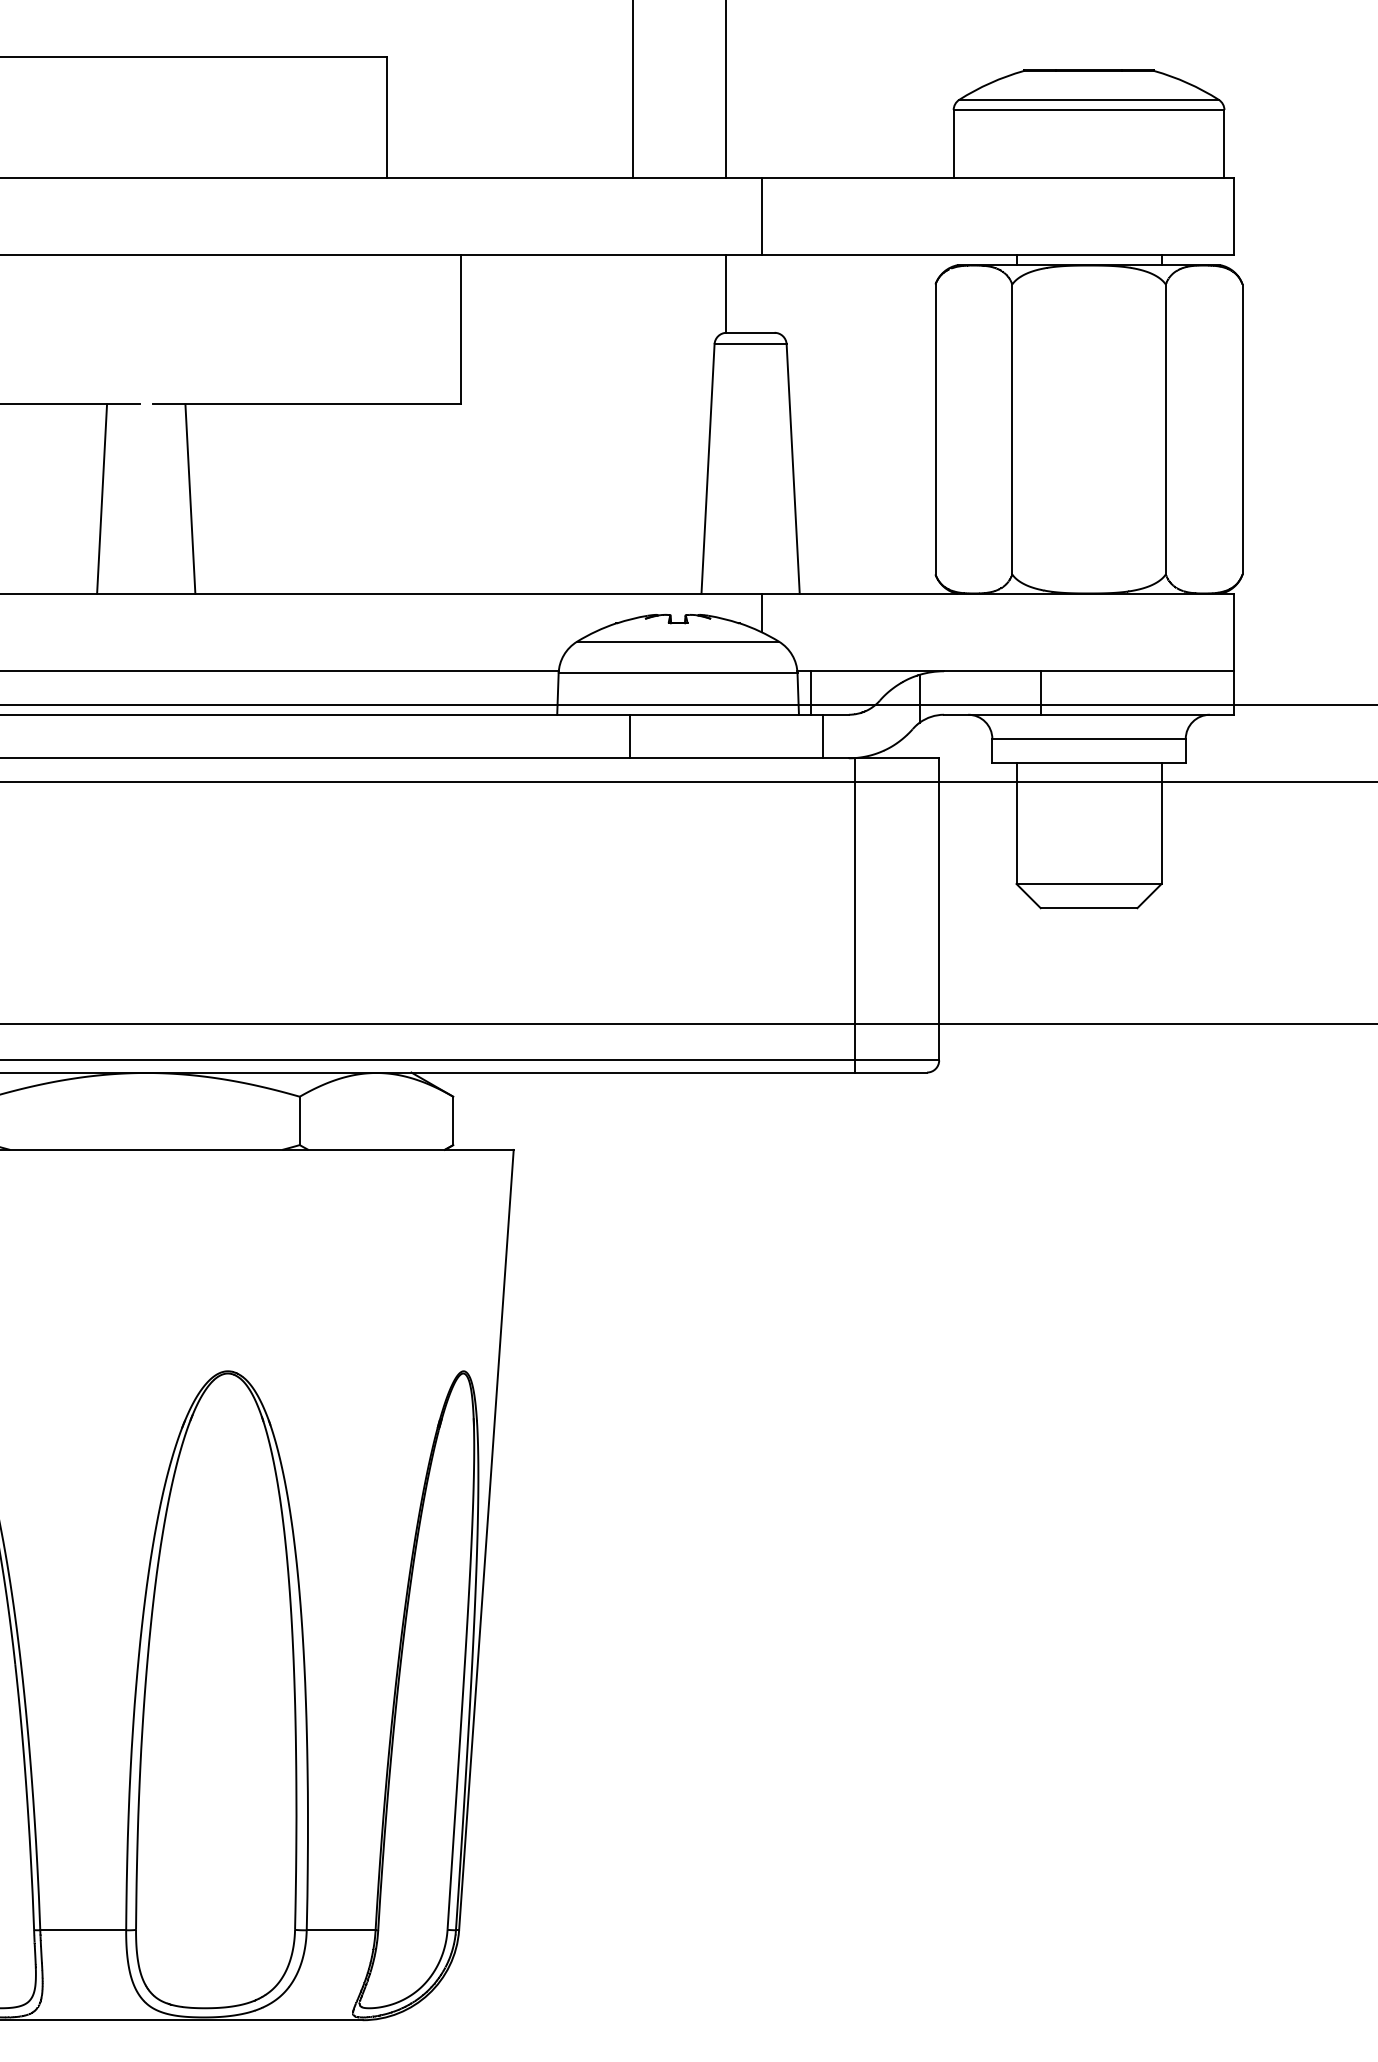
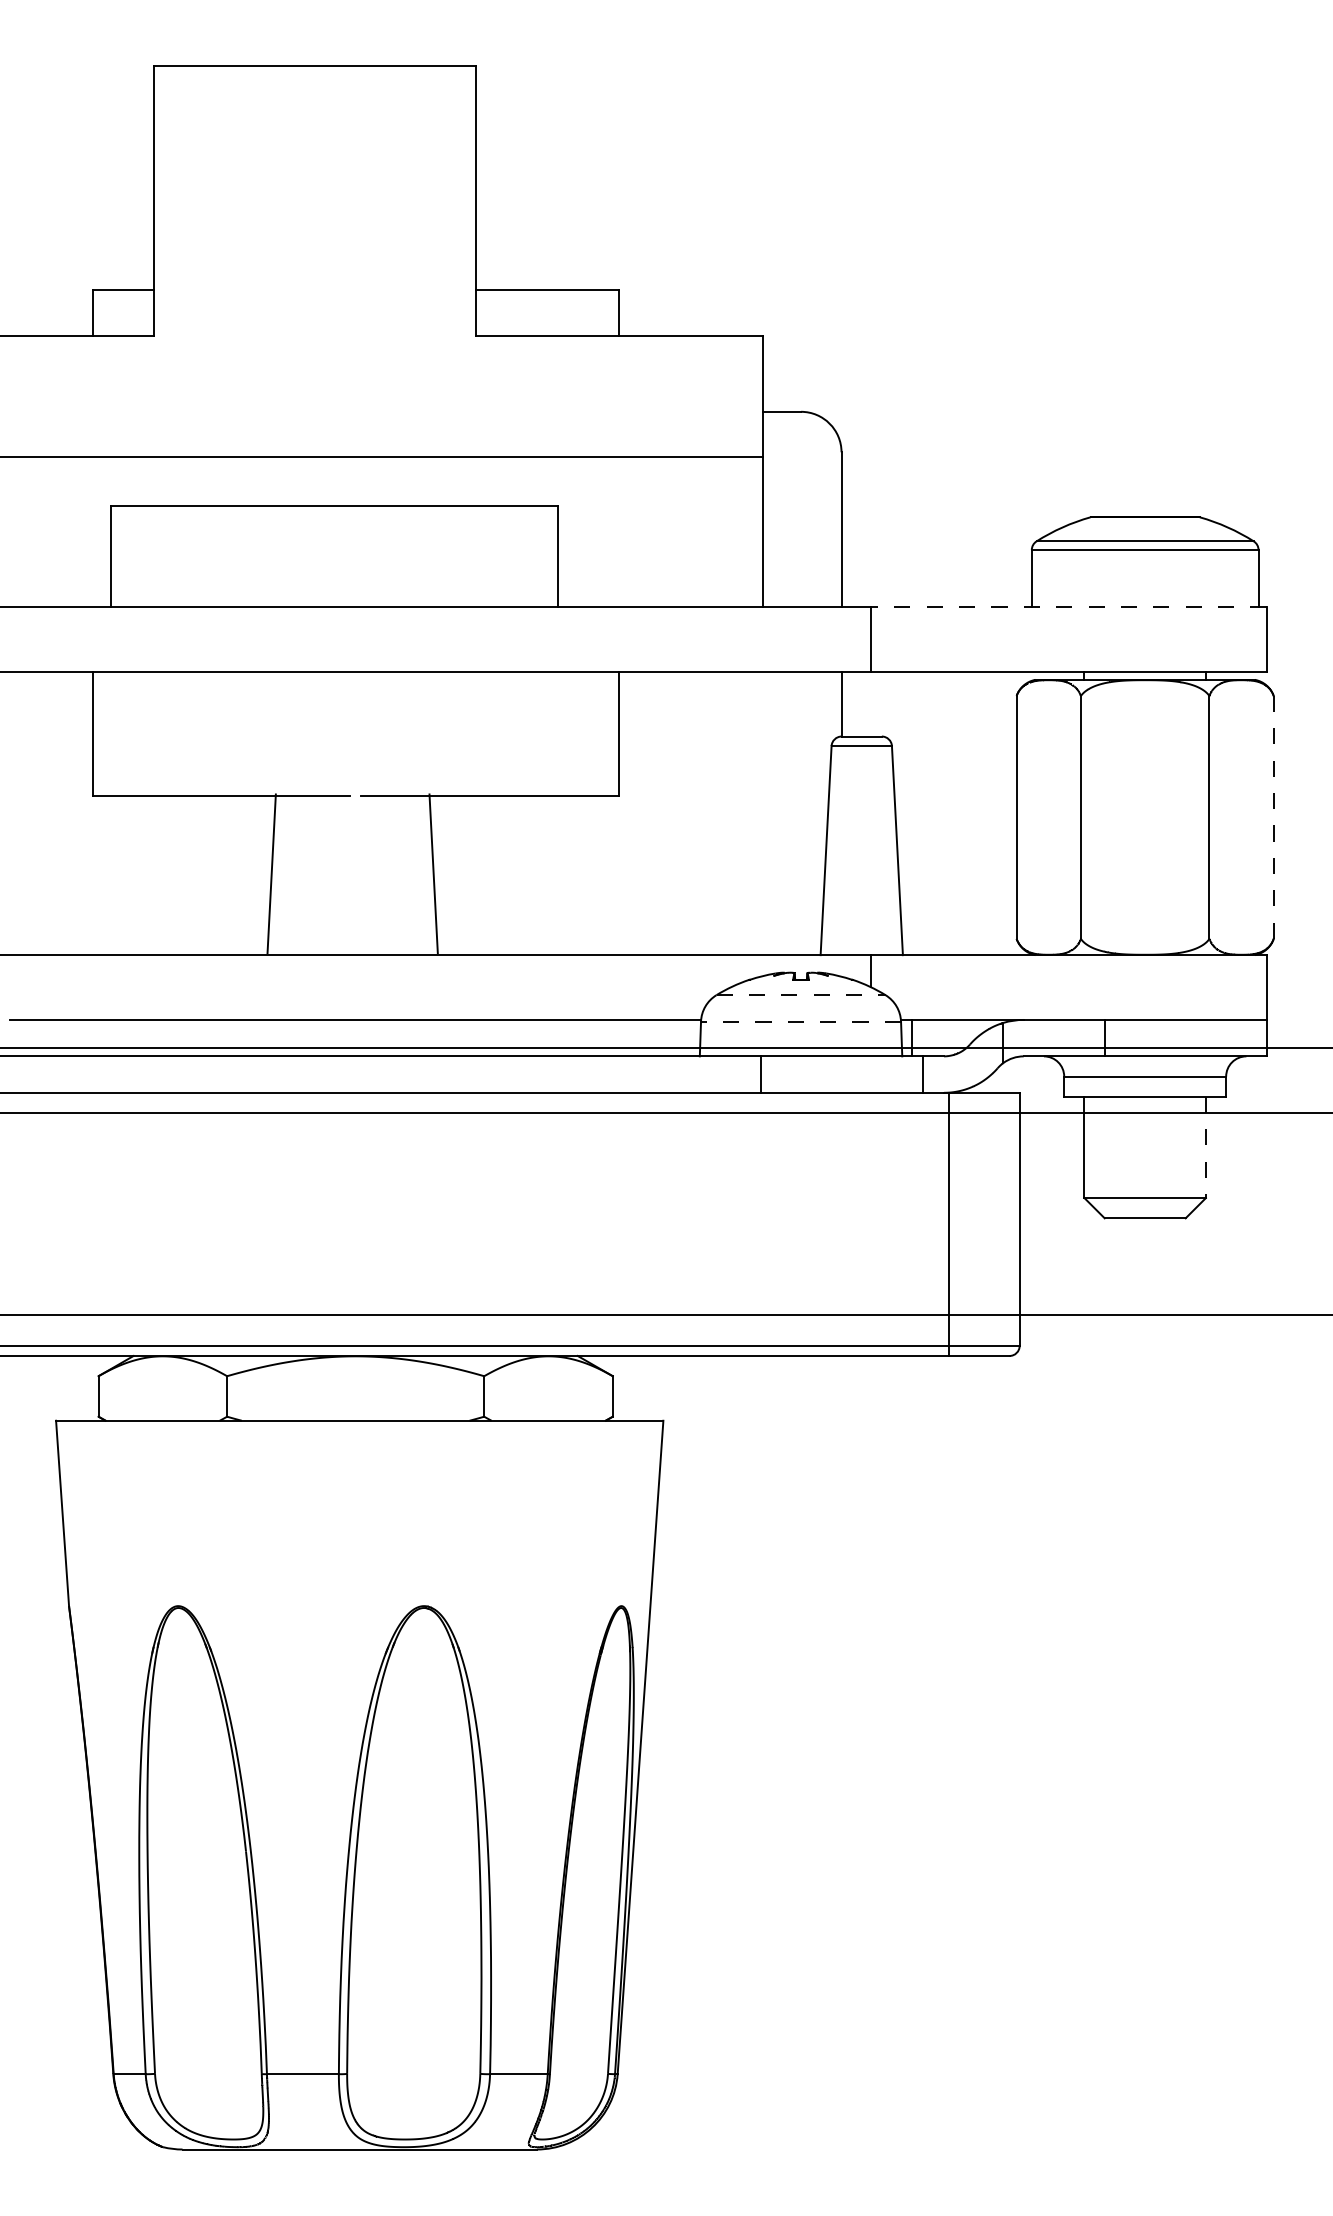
line: (997, 177) -> (1068, 606), solid -> dashed
line: (1242, 428) -> (1273, 816), solid -> dashed
line: (101, 498) -> (271, 873), moved
line: (190, 498) -> (433, 873), moved
line: (678, 642) -> (801, 995), solid -> dashed
line: (677, 673) -> (800, 1021), solid -> dashed
line: (1161, 823) -> (1205, 1147), solid -> dashed

